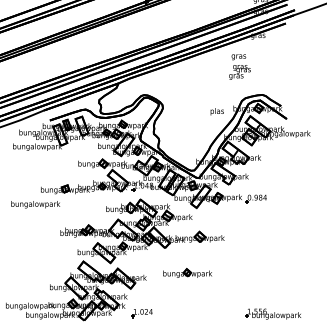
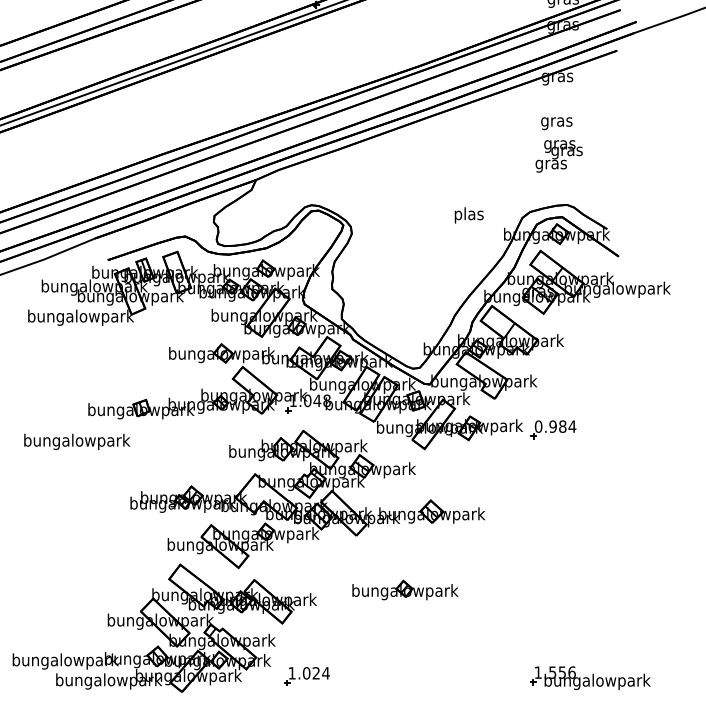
text: (239, 66) -> (558, 143), moved
text: (216, 111) -> (467, 214), moved

